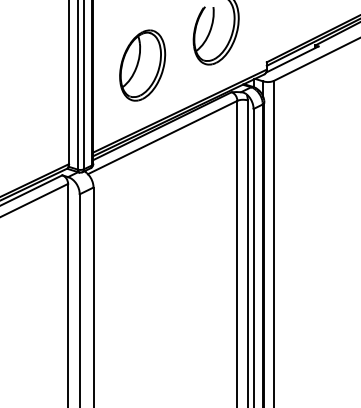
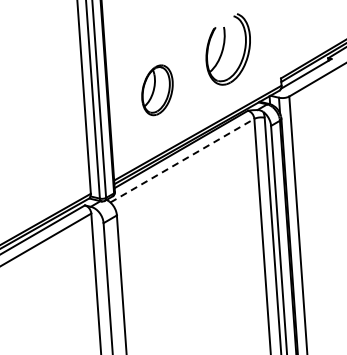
part: (142, 65) -> (157, 90), size x0.7
line: (163, 137) -> (183, 160), solid -> dashed

